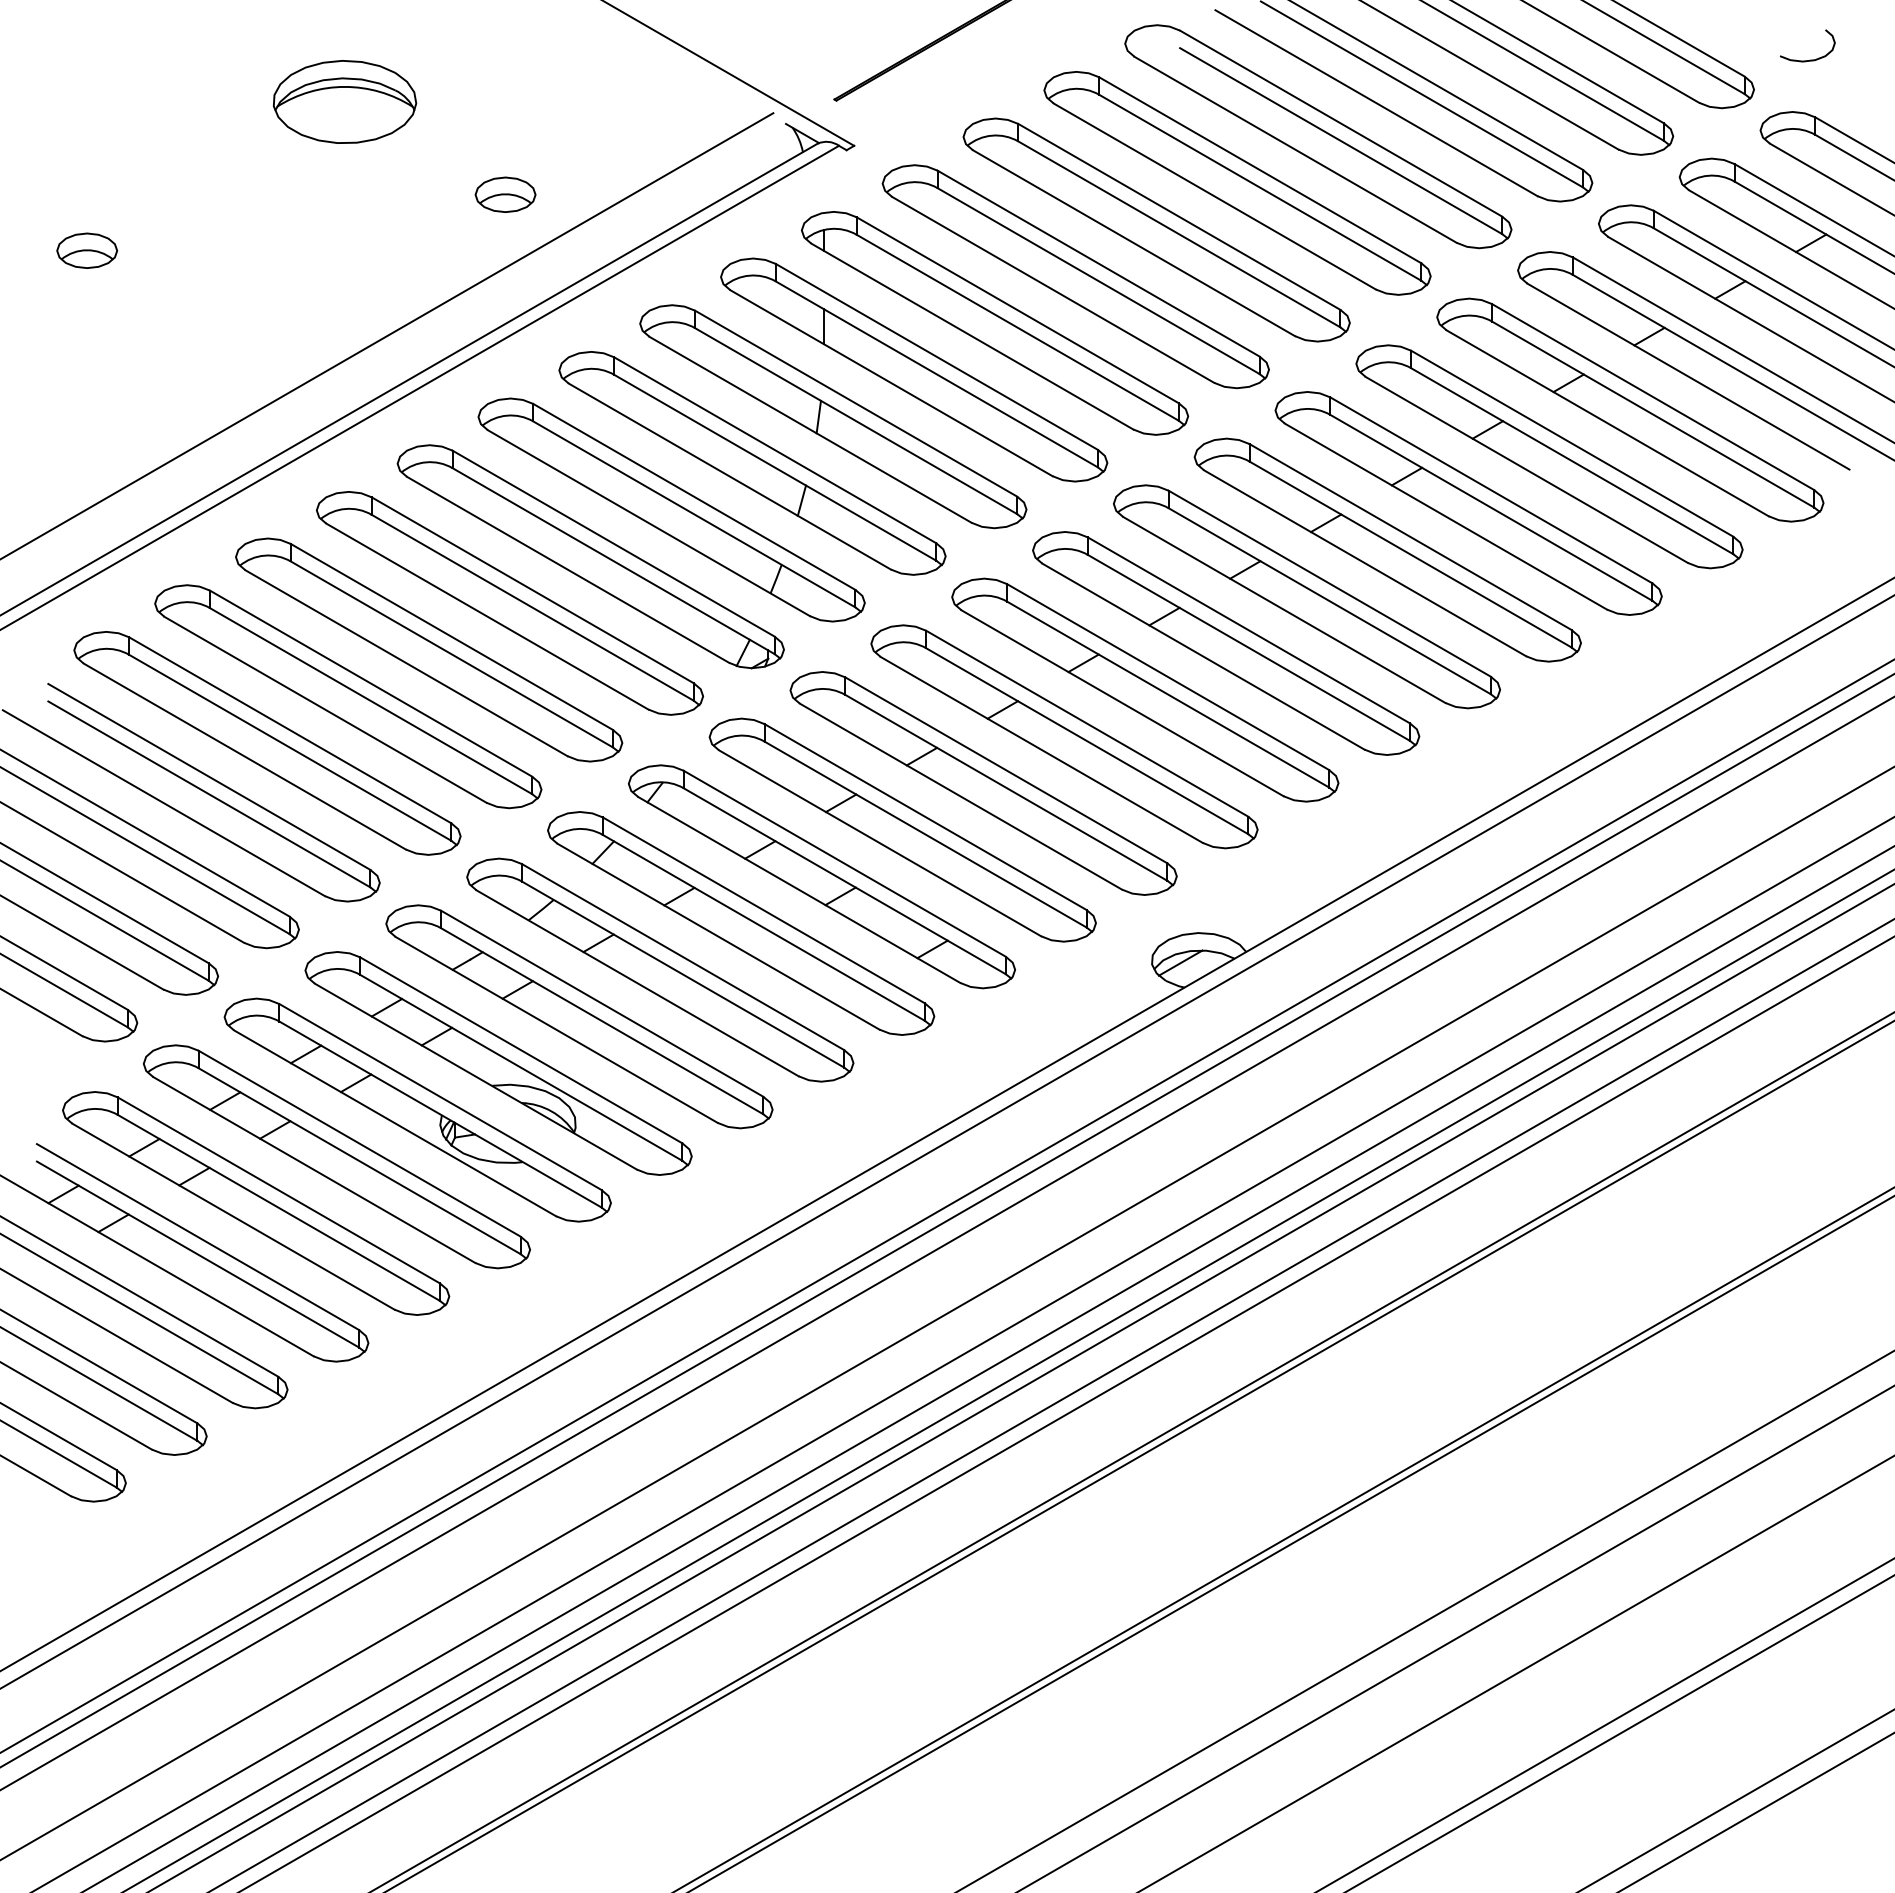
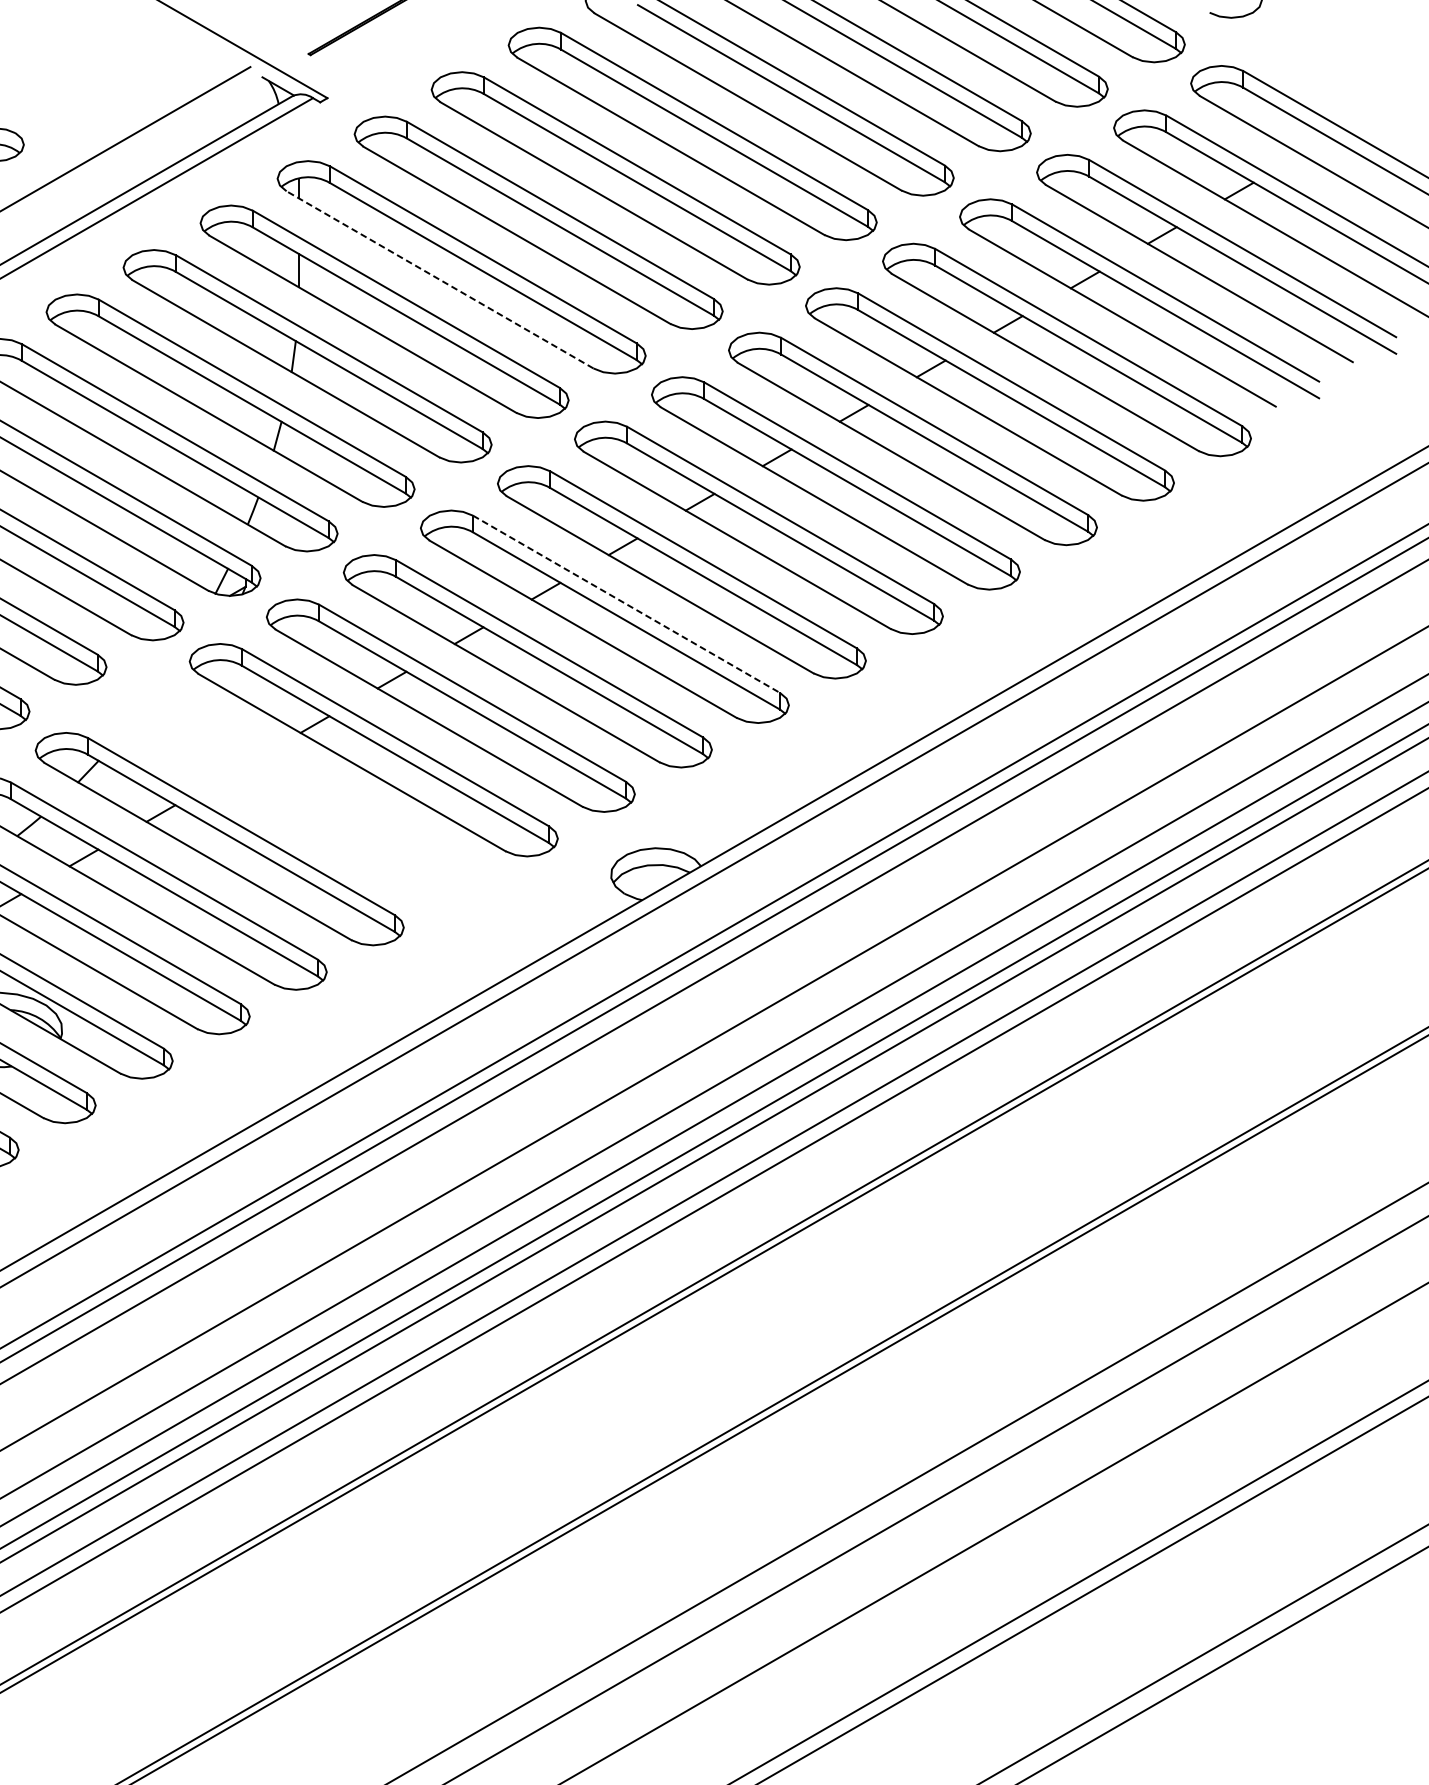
line: (972, 336) -> (440, 279), solid -> dashed
line: (1168, 677) -> (626, 604), solid -> dashed
part: (821, 876) -> (296, 794), removed
line: (1180, 962) -> (638, 876), removed

